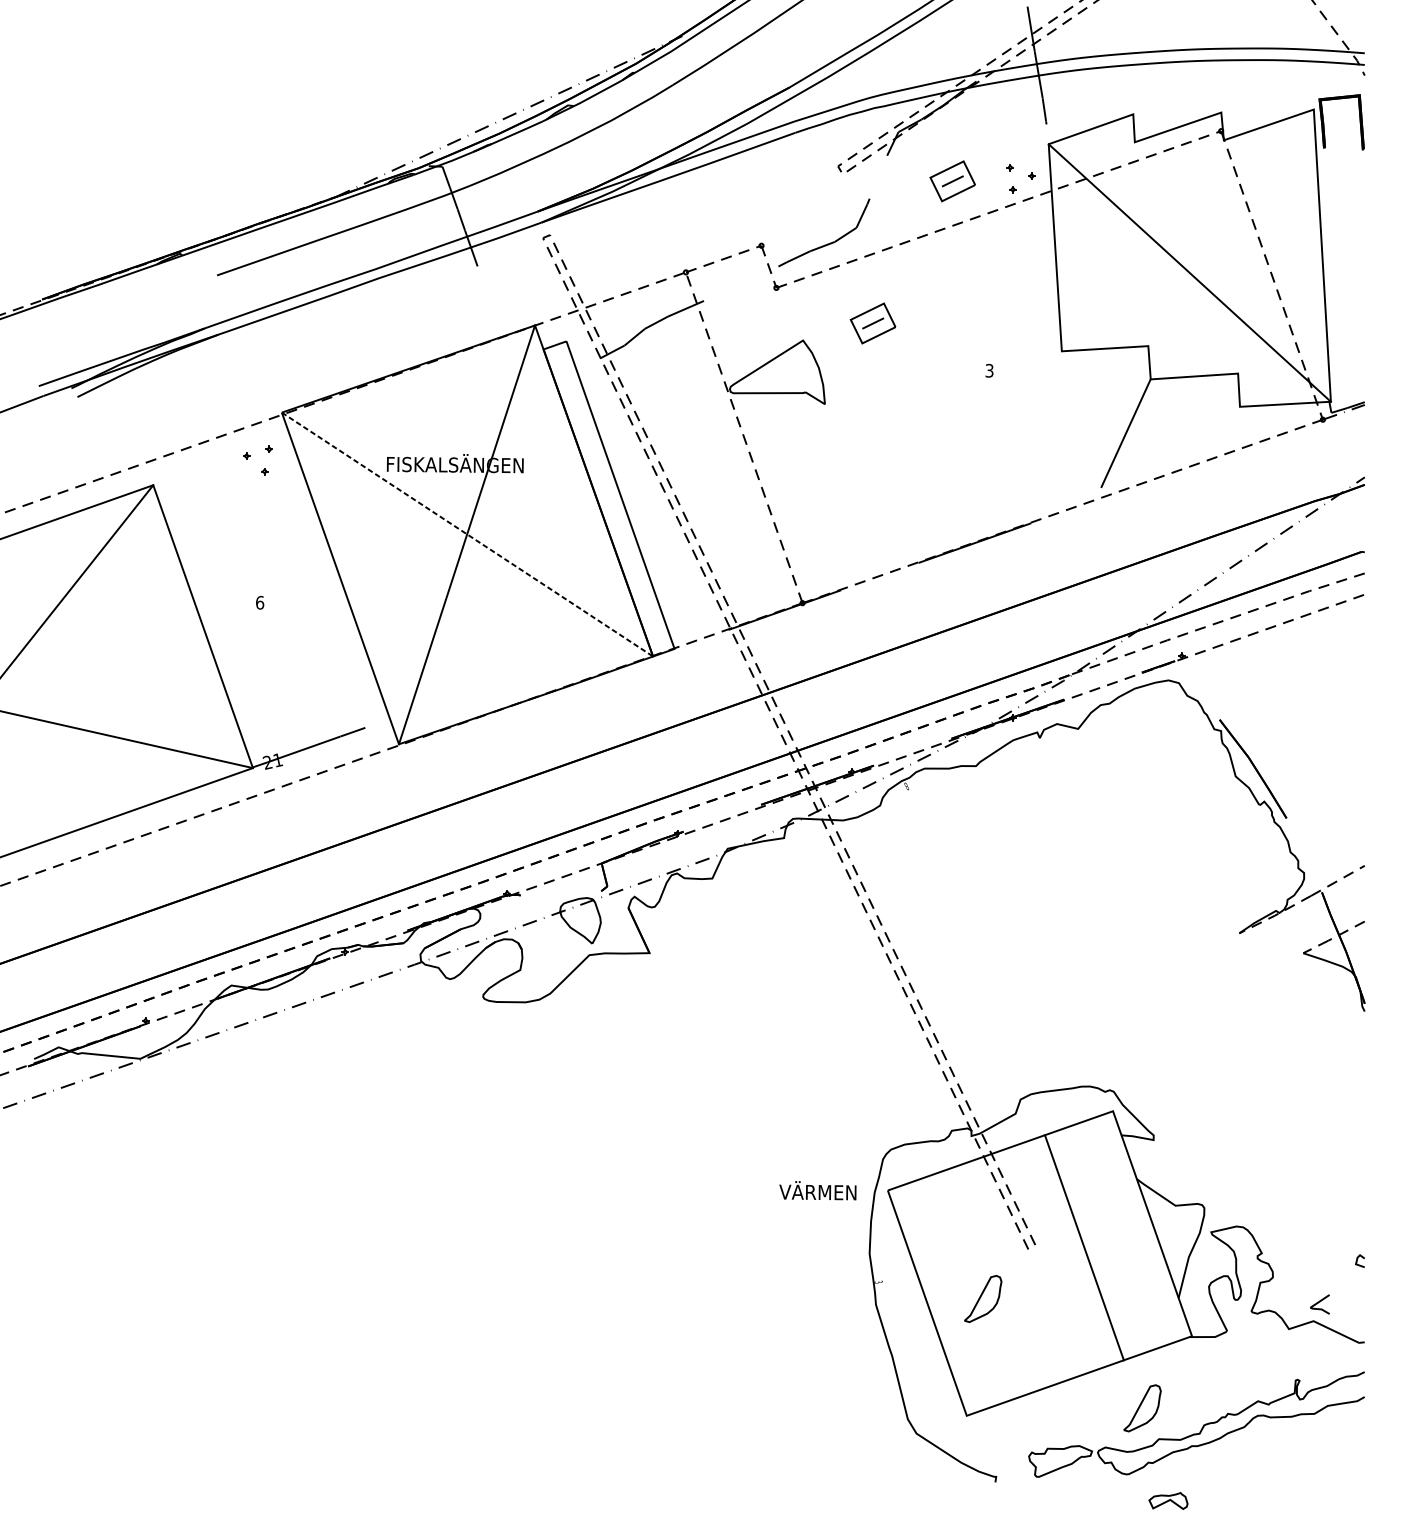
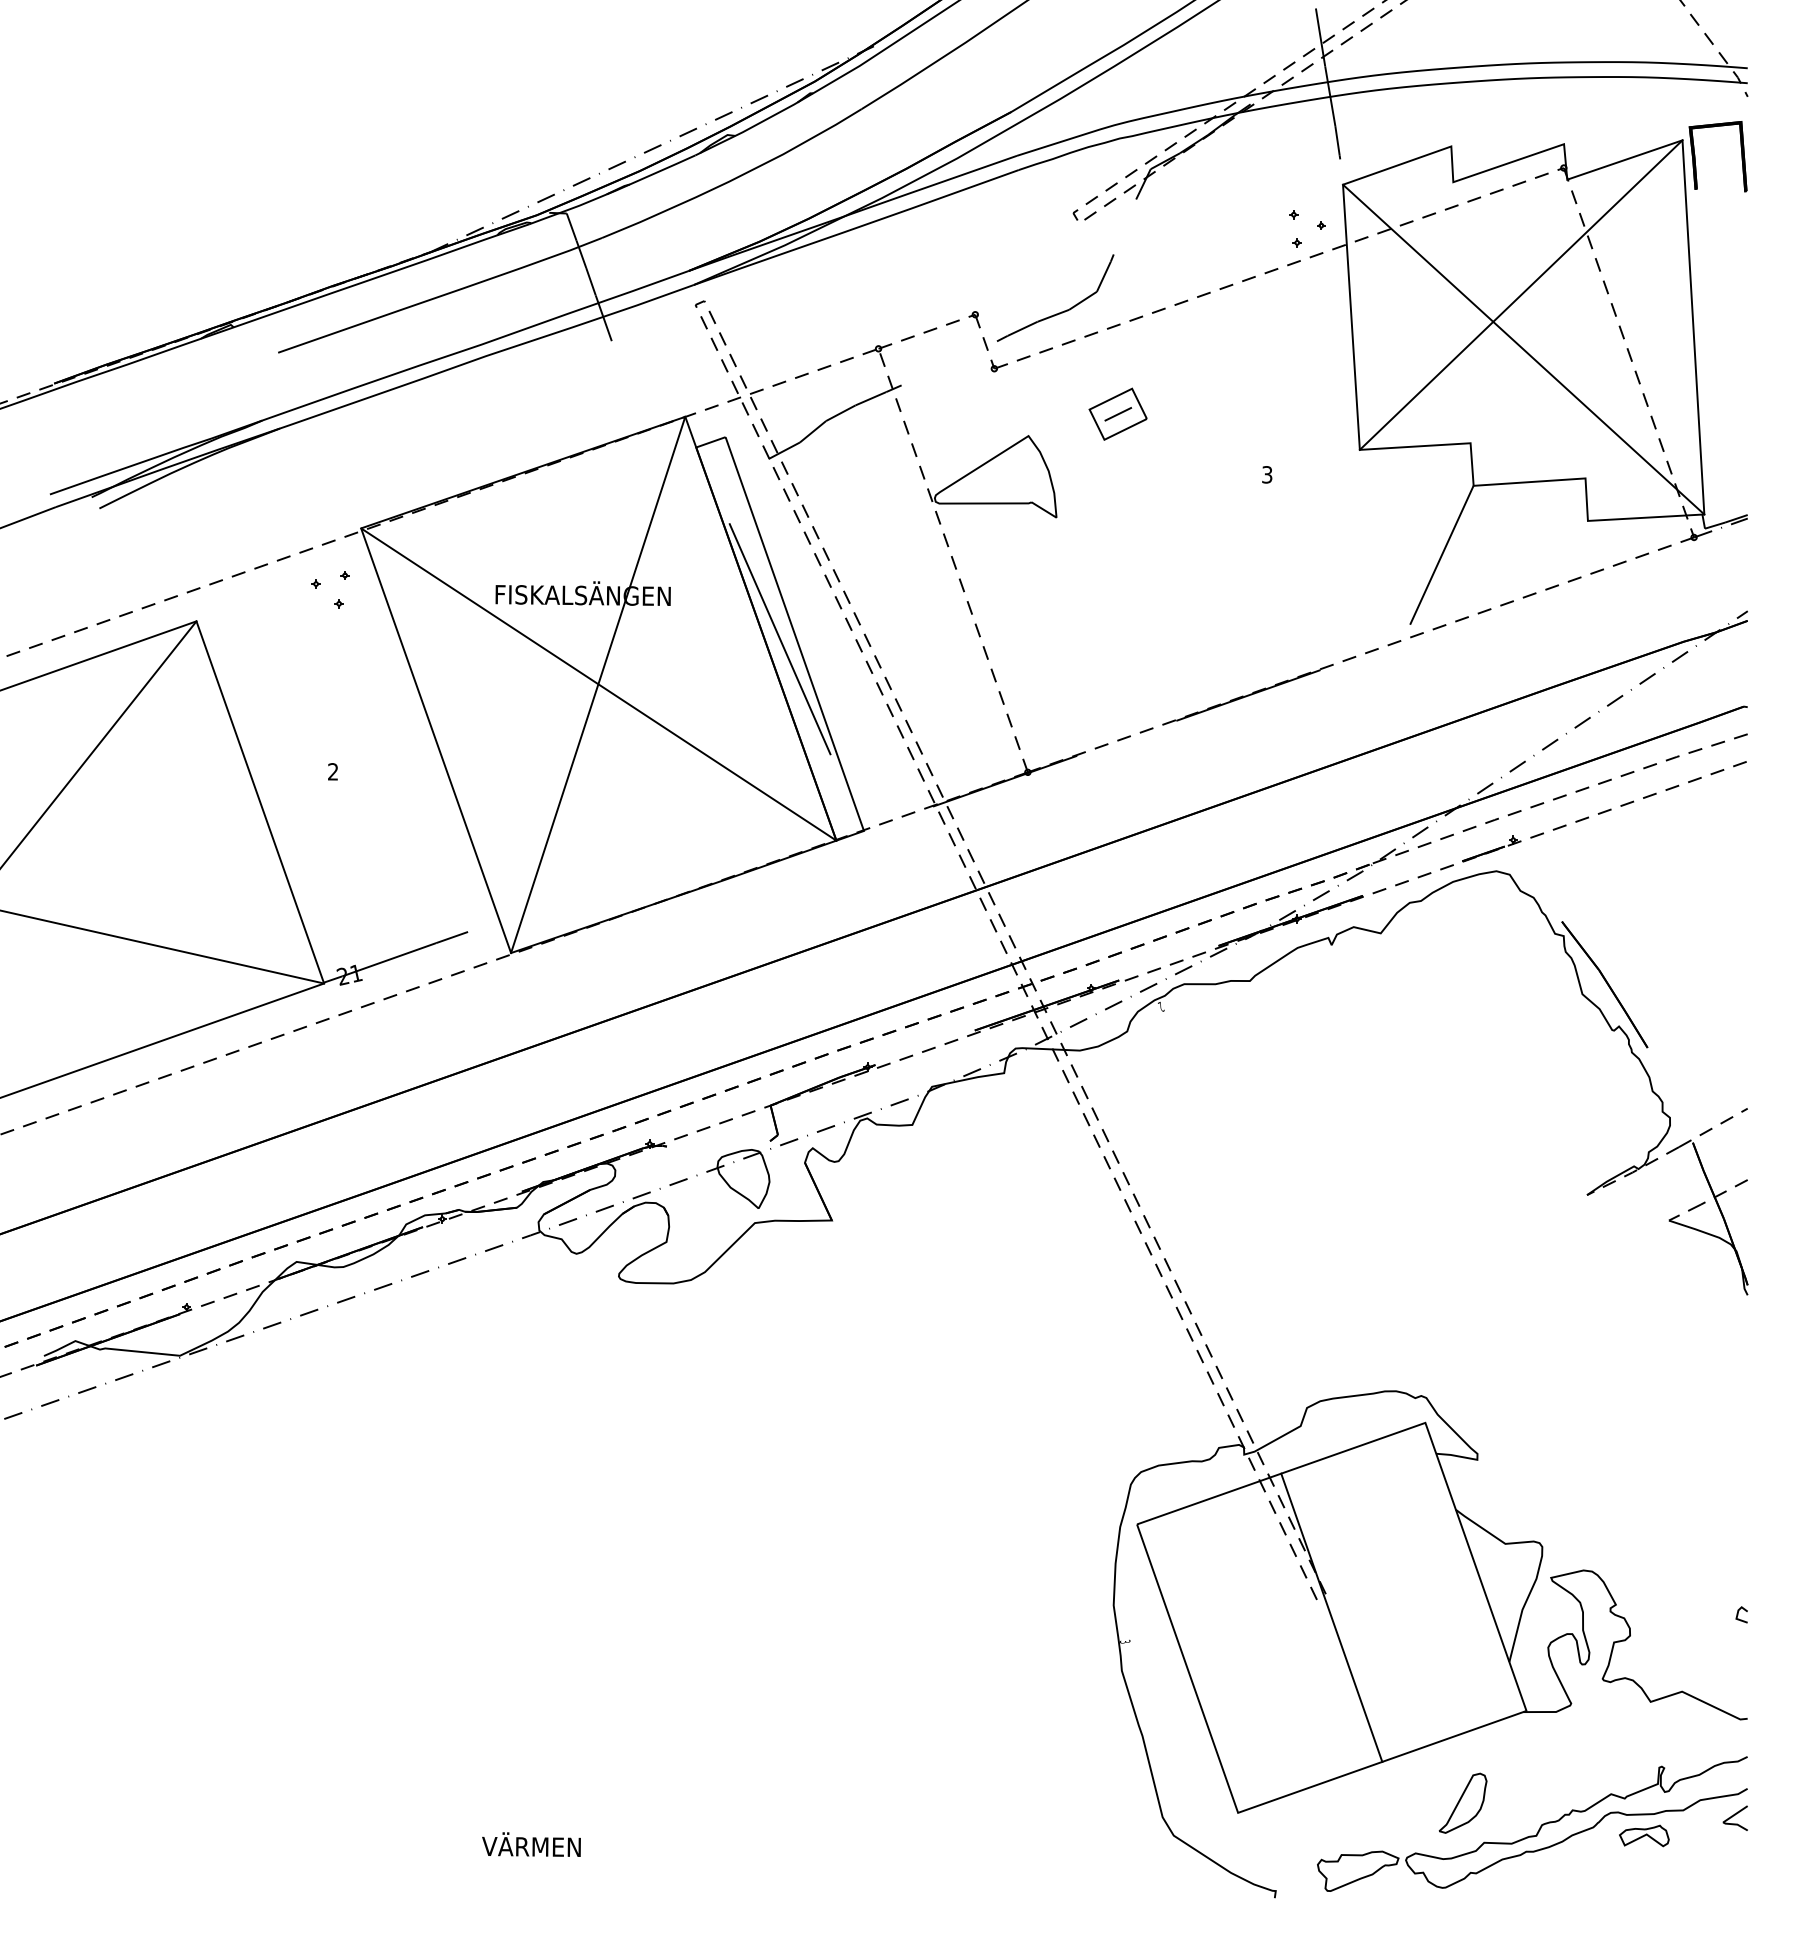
part: (952, 180) -> (1219, 231), removed
line: (1187, 229) -> (1520, 294), added
line: (608, 499) -> (779, 639), added
line: (468, 534) -> (599, 684), dashed -> solid
text: (260, 602) -> (333, 771), 6 -> 2
text: (906, 786) -> (1161, 1006), 8 -> 2
text: (817, 1190) -> (531, 1844), moved
line: (1084, 1247) -> (1331, 1617), moved
part: (982, 1298) -> (1258, 1662), removed
curve: (1319, 1303) -> (1734, 1816), moved
part: (1168, 1500) -> (1644, 1835), moved

